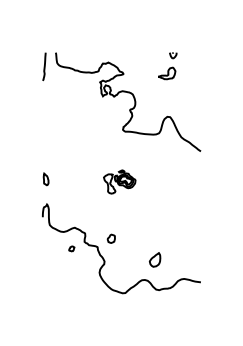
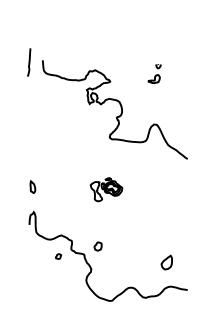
line: (44, 66) -> (29, 62), moved
part: (167, 66) -> (154, 74), size x0.7
part: (154, 259) -> (166, 262), moved

